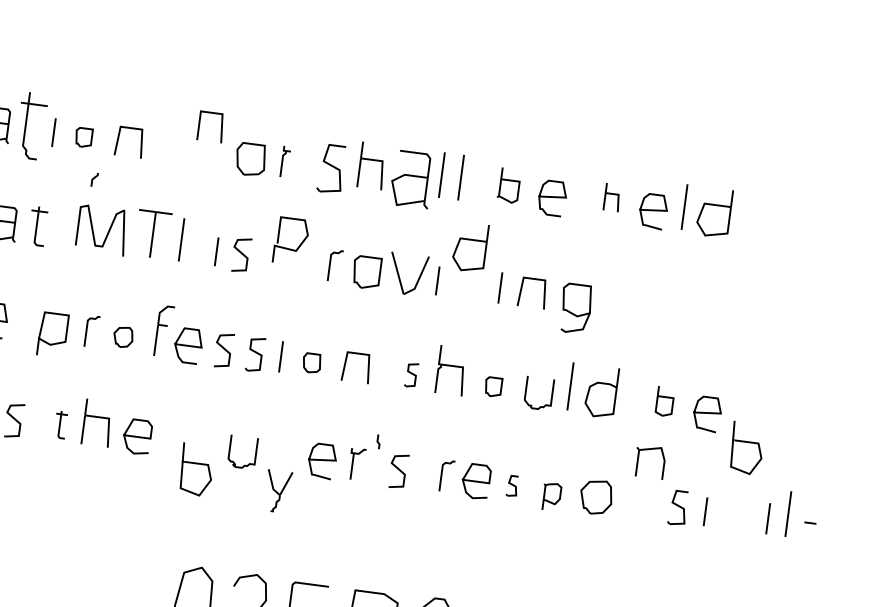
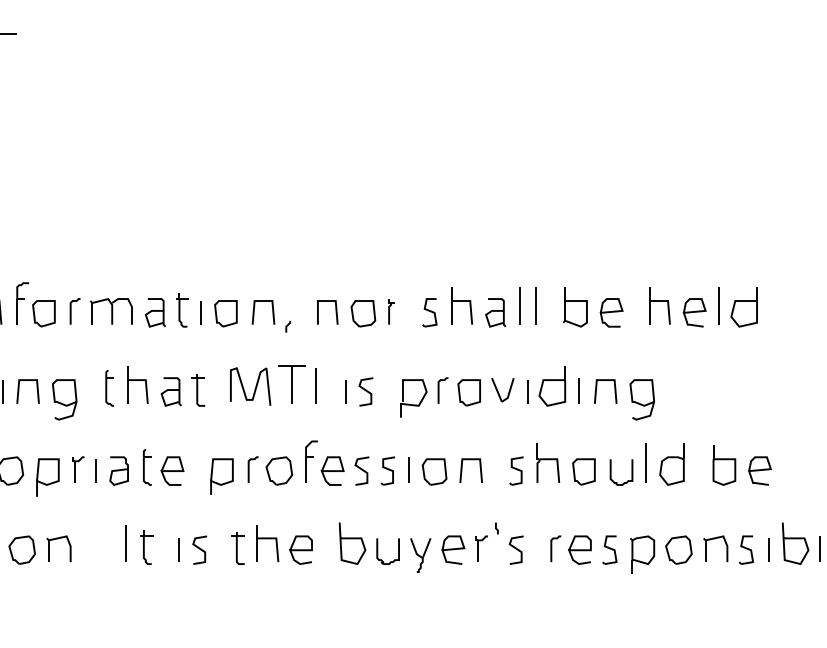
part: (31, 126) -> (182, 310), size x0.62
line: (220, 128) -> (335, 312), moved
part: (83, 137) -> (225, 313), size x1.67
part: (331, 168) -> (429, 312), size x0.71
line: (95, 178) -> (288, 325), moved
part: (411, 179) -> (495, 312), size x0.62
part: (508, 185) -> (574, 307), size x1.43
part: (611, 196) -> (659, 305), size x1.67
part: (470, 247) -> (552, 386), moved
curve: (289, 248) -> (413, 404), moved
part: (407, 275) -> (502, 390), size x0.71
part: (122, 336) -> (278, 470), size x1.67
part: (311, 362) -> (434, 471), size x1.67
part: (411, 374) -> (516, 470), size x1.43
part: (492, 386) -> (583, 471), size x1.67
part: (665, 401) -> (724, 465), size x1.67
part: (60, 424) -> (237, 548), size x1.43
part: (746, 448) -> (795, 543), moved
part: (651, 450) -> (715, 539), moved
part: (196, 469) -> (352, 543), moved
part: (512, 485) -> (609, 549), size x1.67
part: (277, 491) -> (420, 555), moved
part: (551, 496) -> (642, 554), size x1.67

